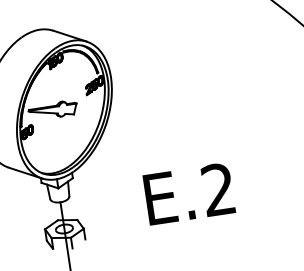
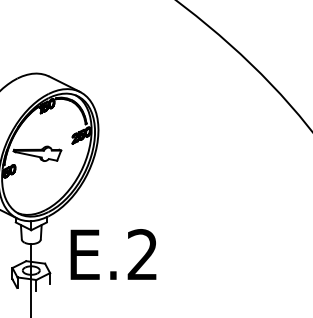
text: (189, 193) -> (113, 254), moved

